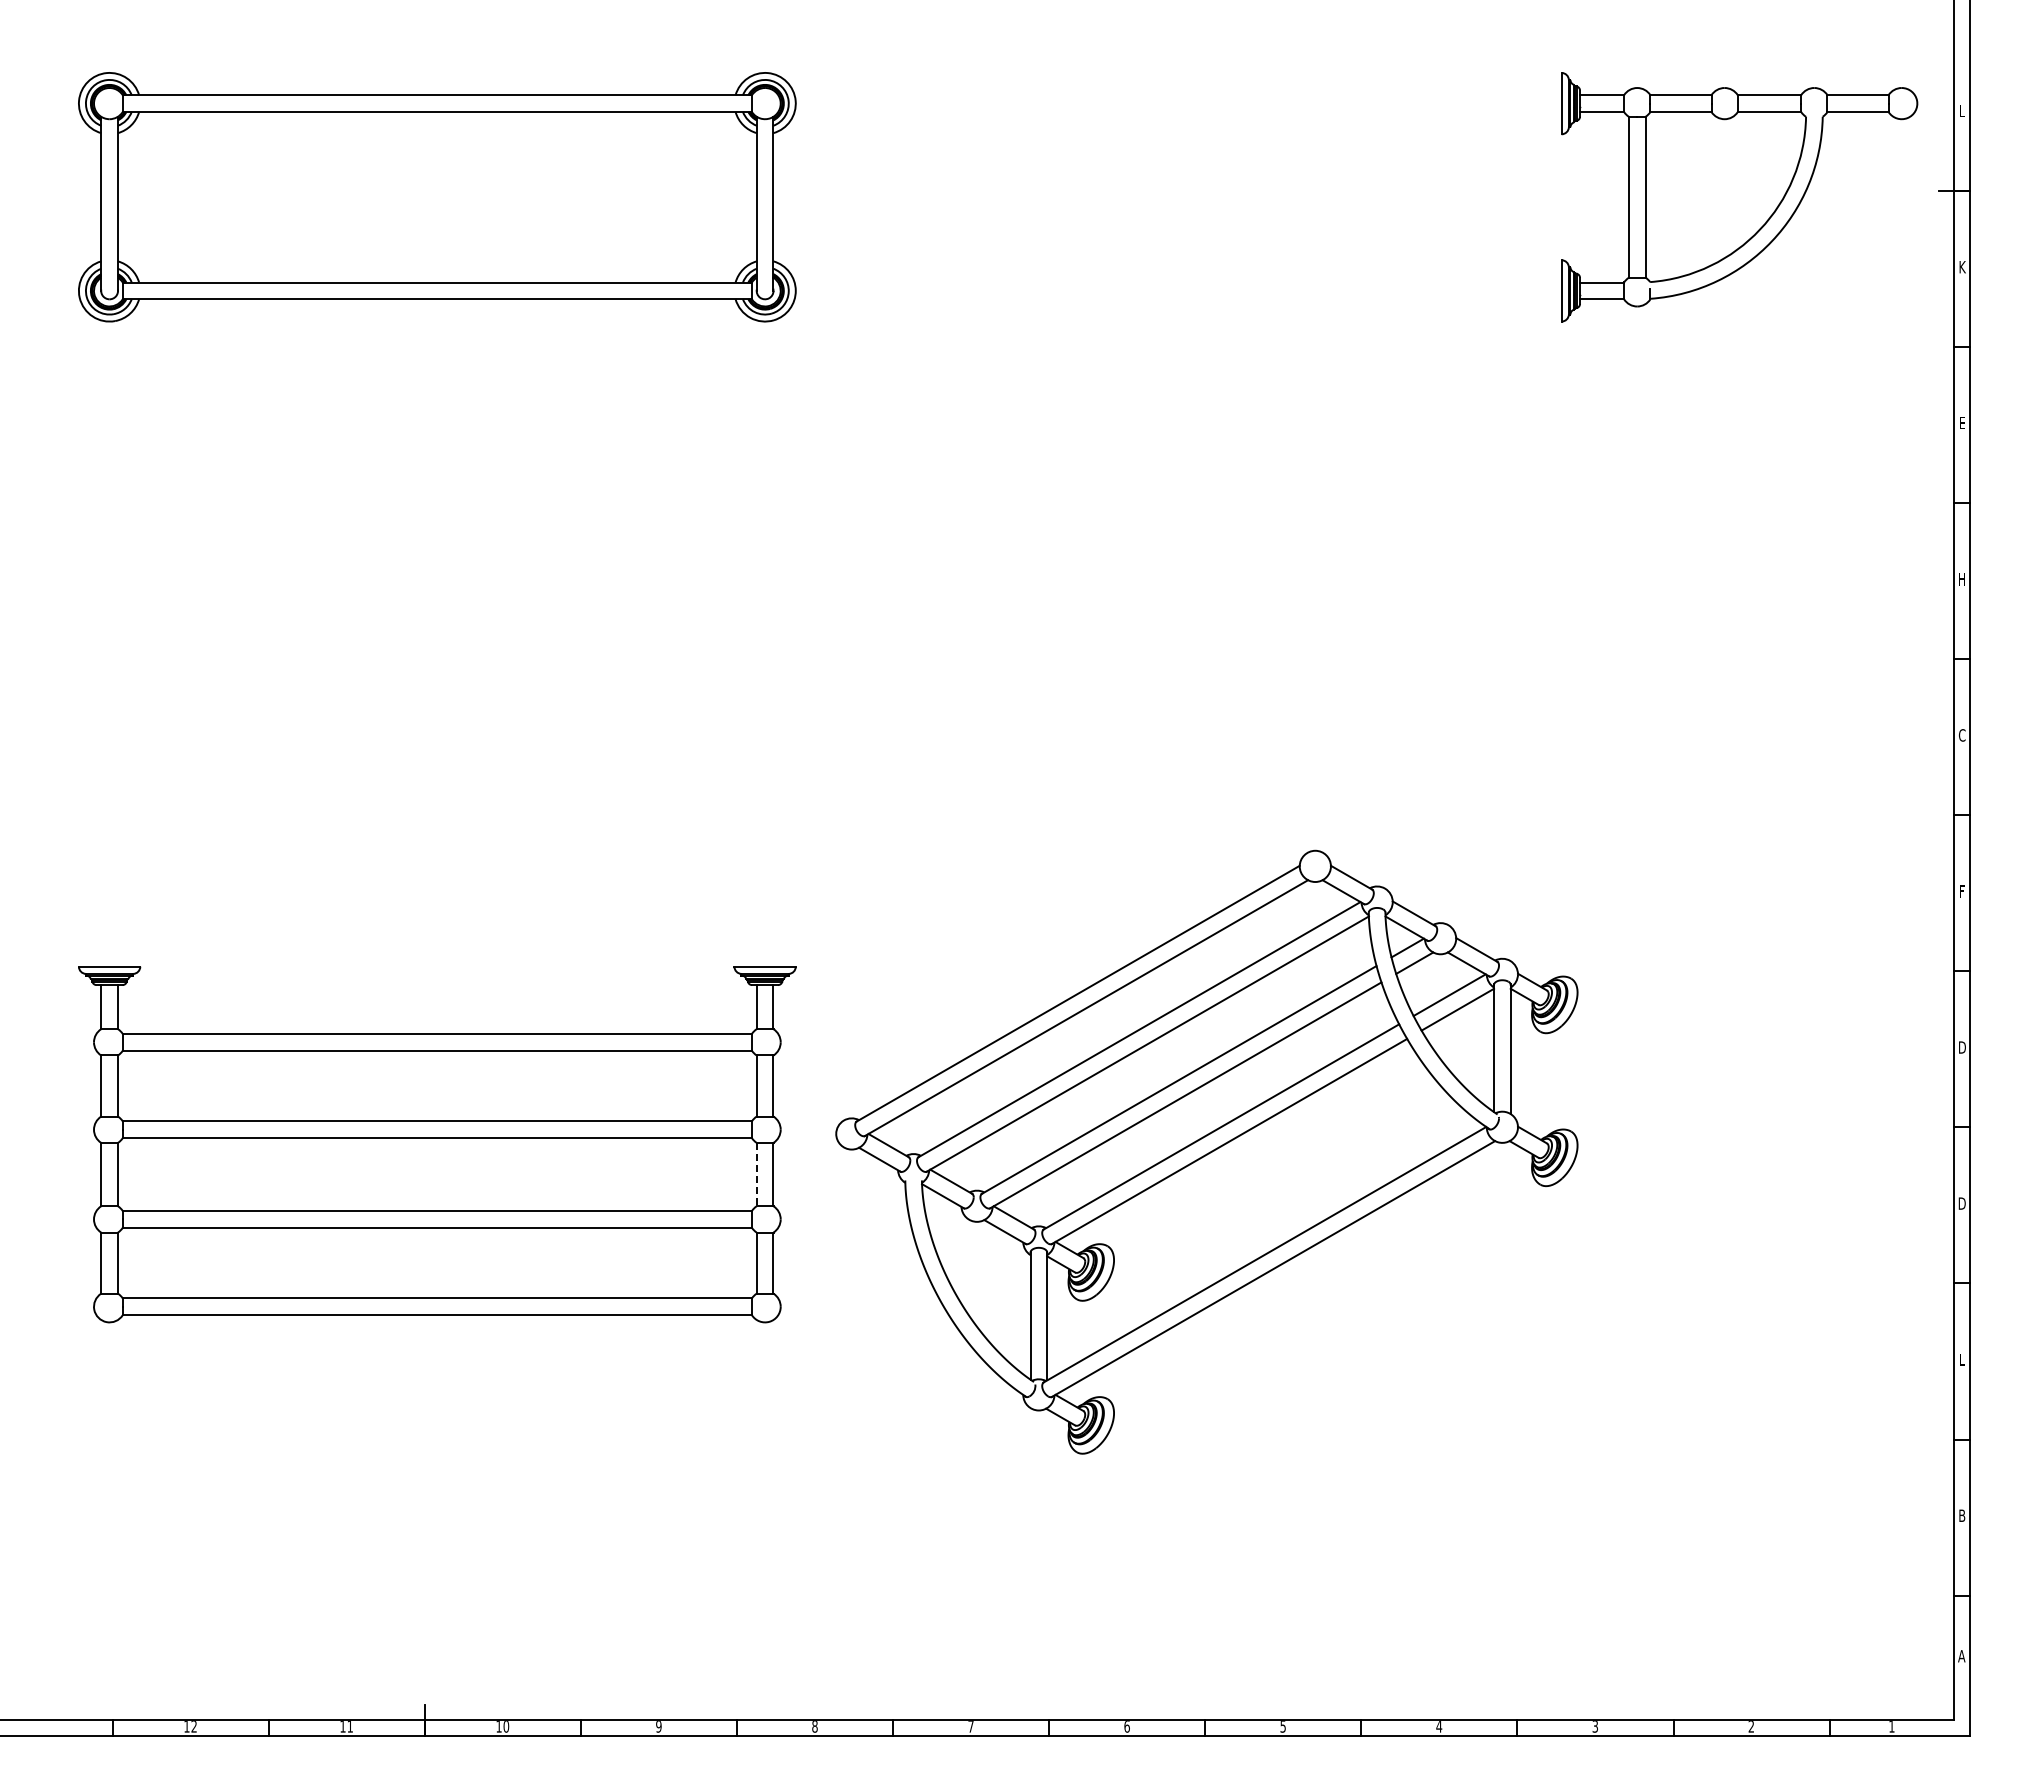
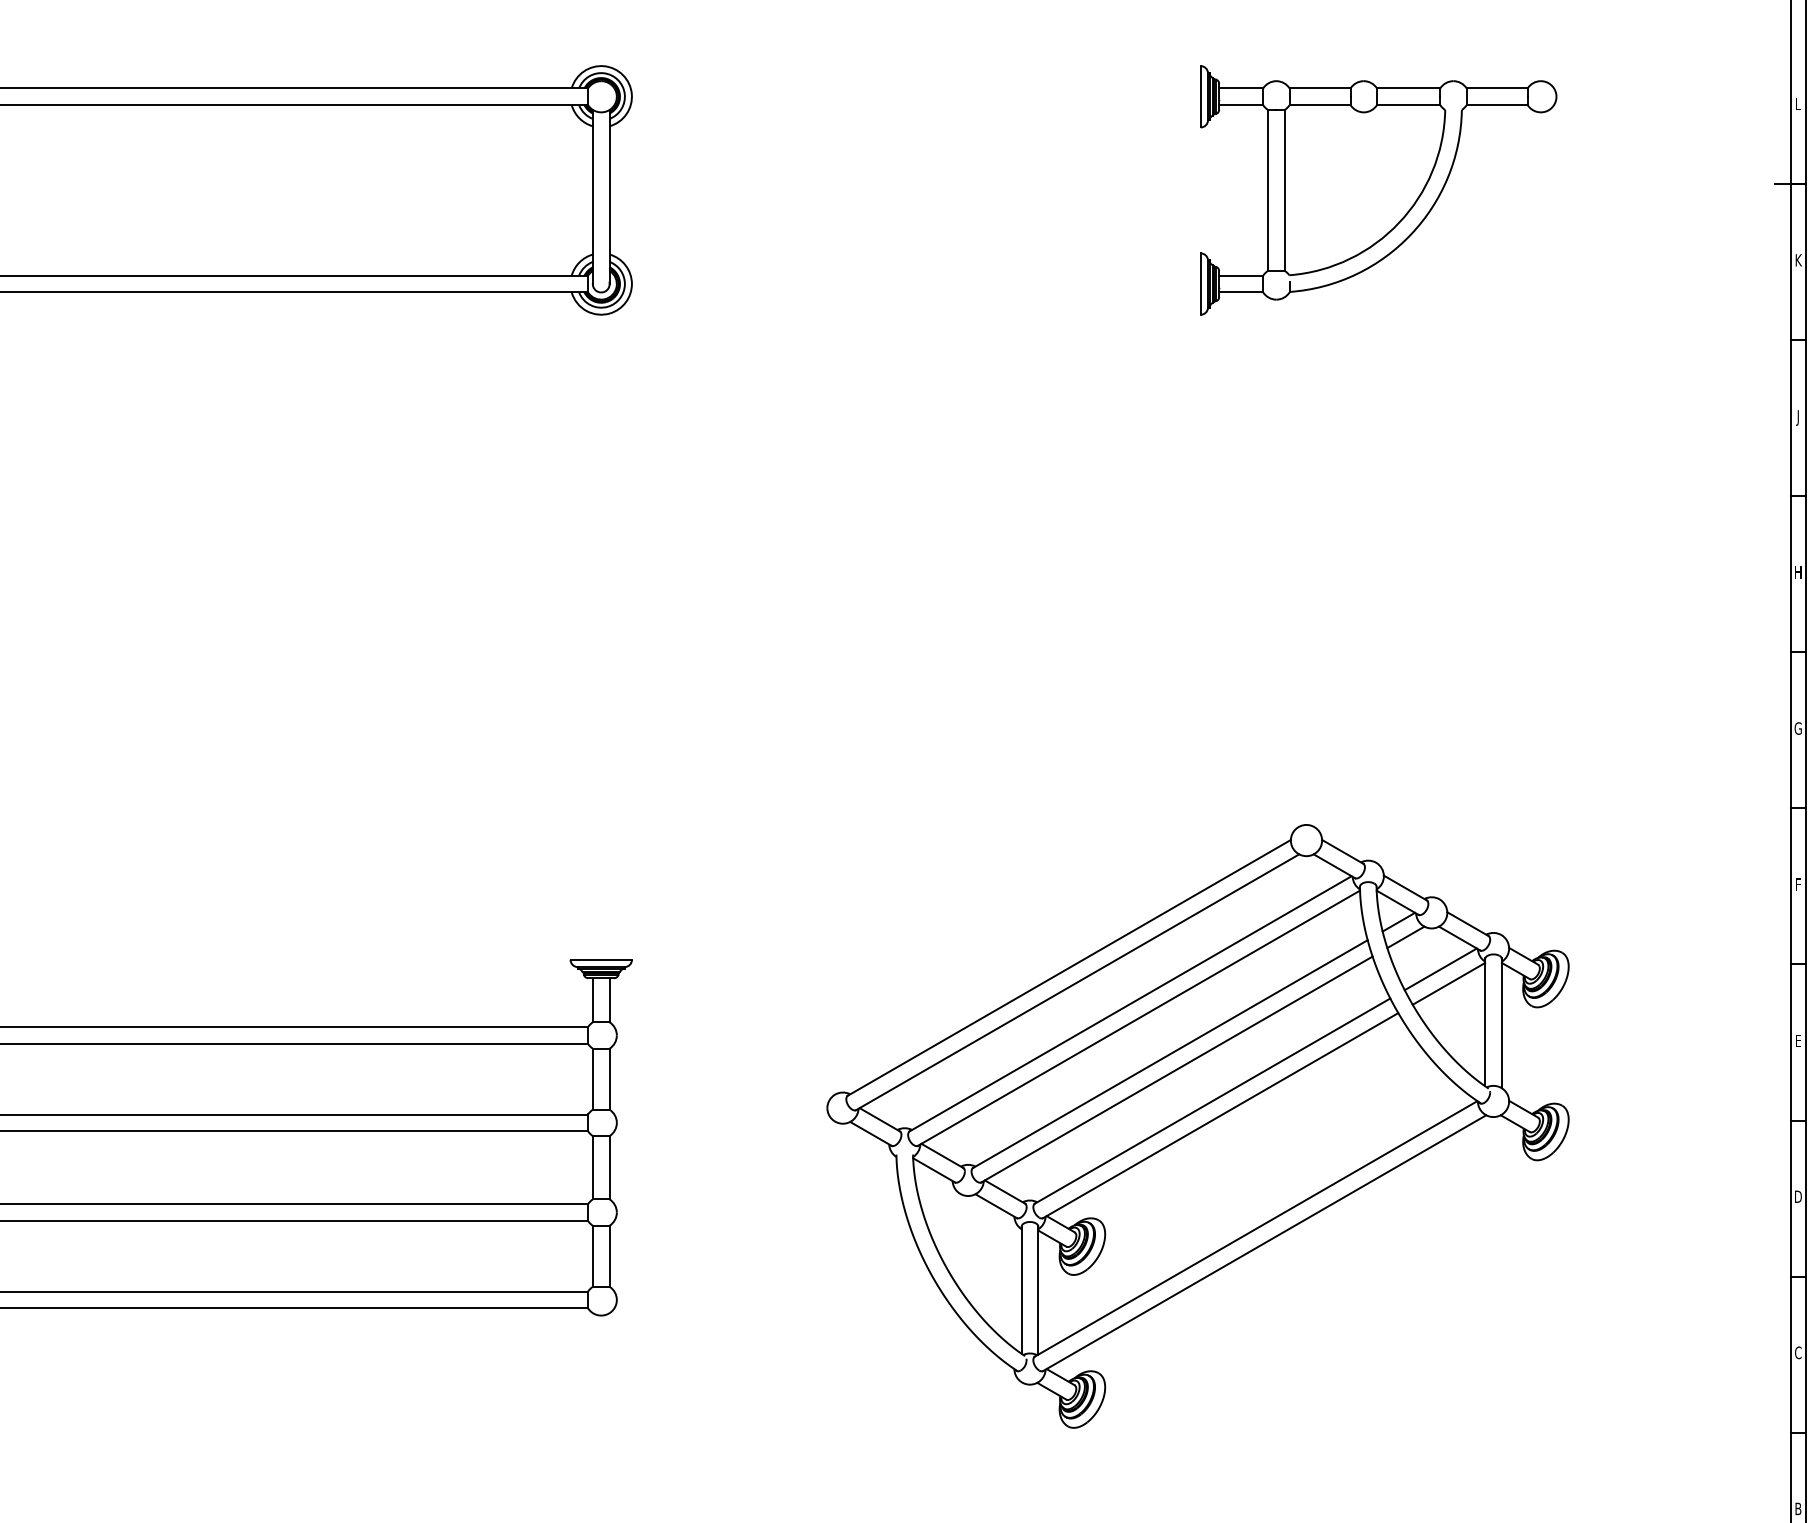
part: (1739, 197) -> (1378, 190), moved
text: (1962, 424) -> (1798, 417), E -> J
text: (1961, 735) -> (1797, 728), C -> G
text: (1962, 1047) -> (1798, 1040), D -> E
part: (1206, 1151) -> (1197, 1125), moved
line: (756, 1174) -> (592, 1167), dashed -> solid
text: (1961, 1359) -> (1797, 1352), L -> C

